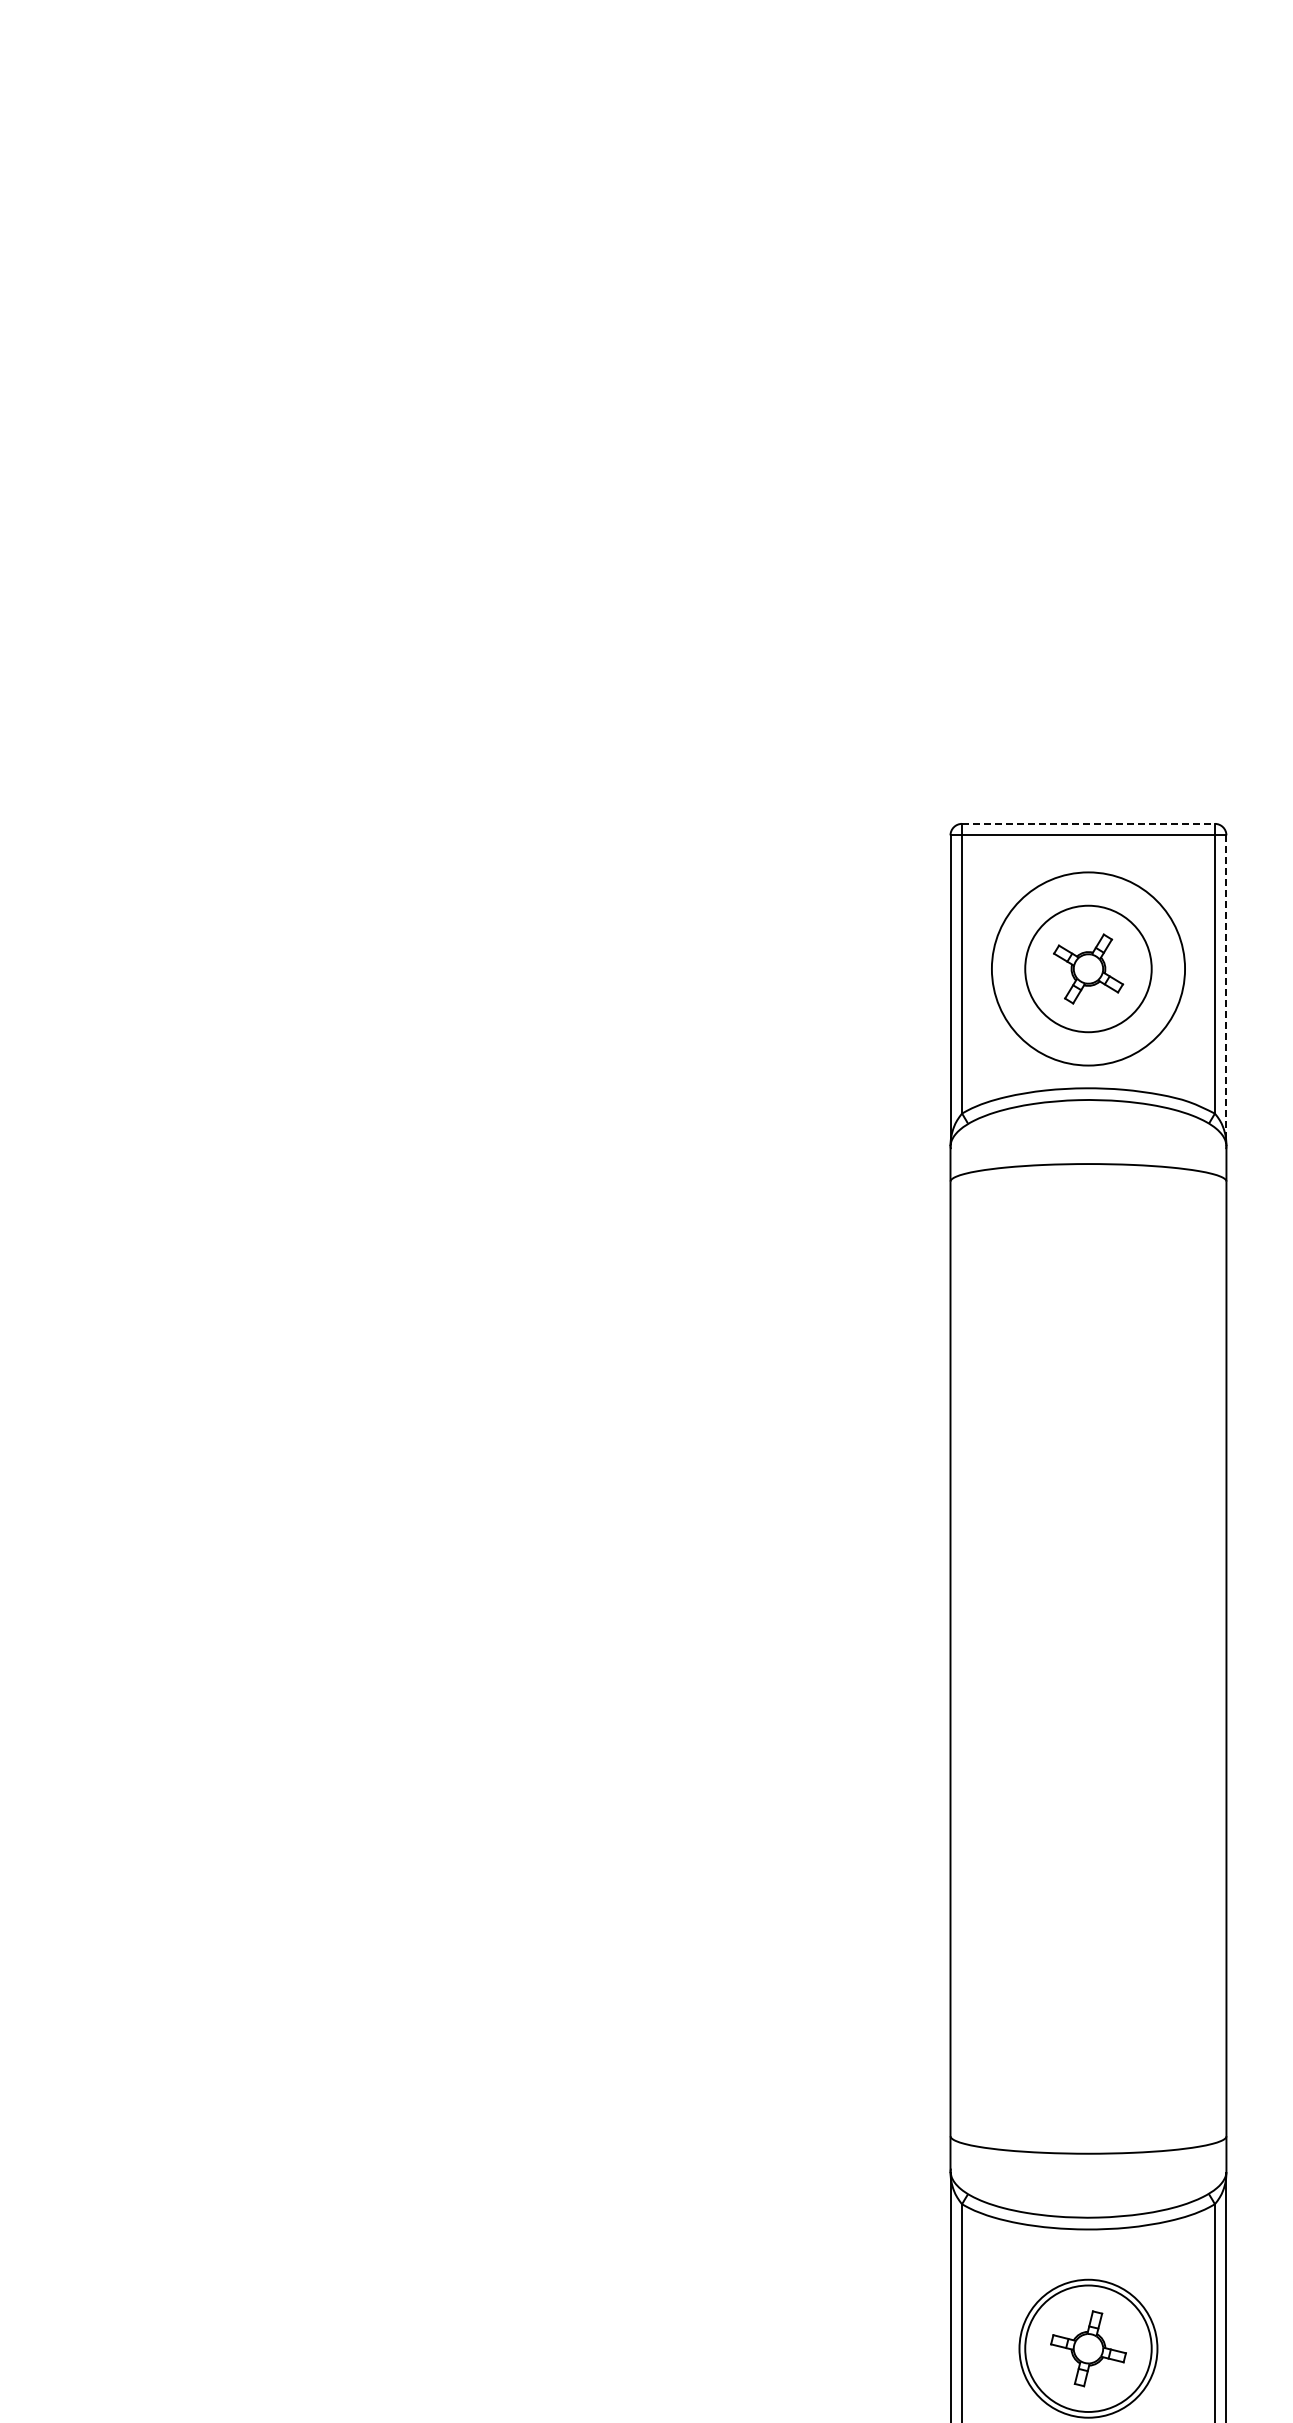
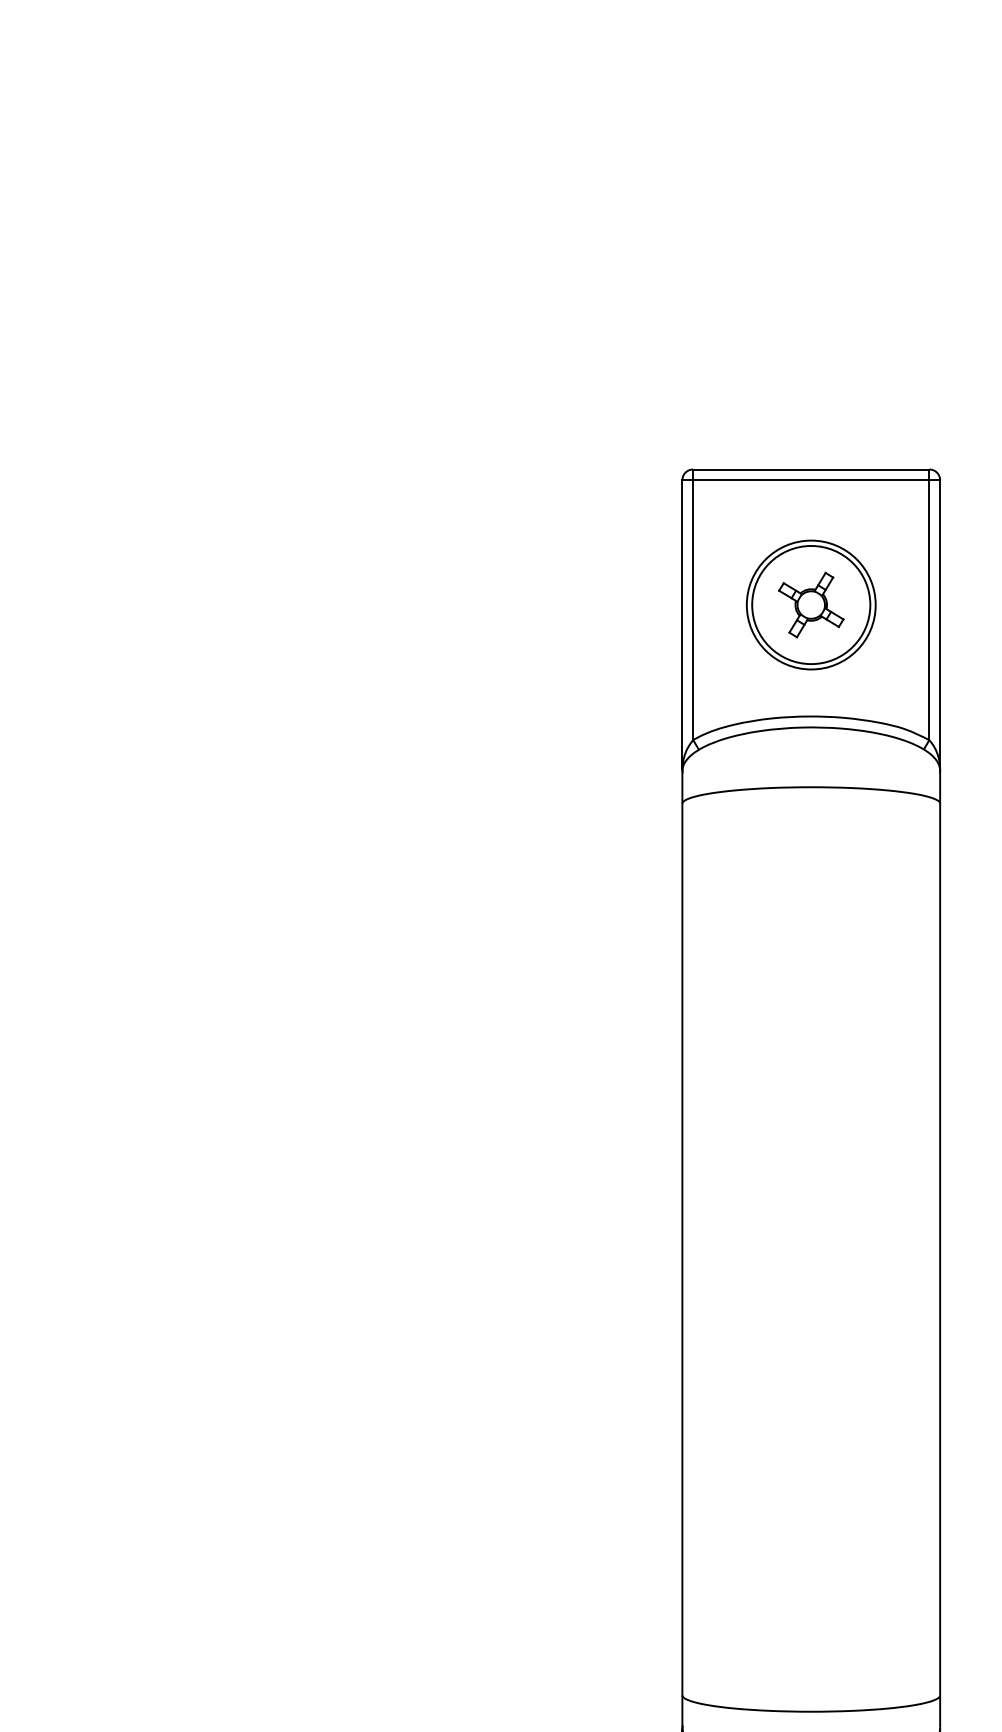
line: (1088, 823) -> (811, 469), dashed -> solid
circle: (1088, 968) -> (811, 604), size x0.71
line: (1226, 990) -> (940, 625), dashed -> solid

